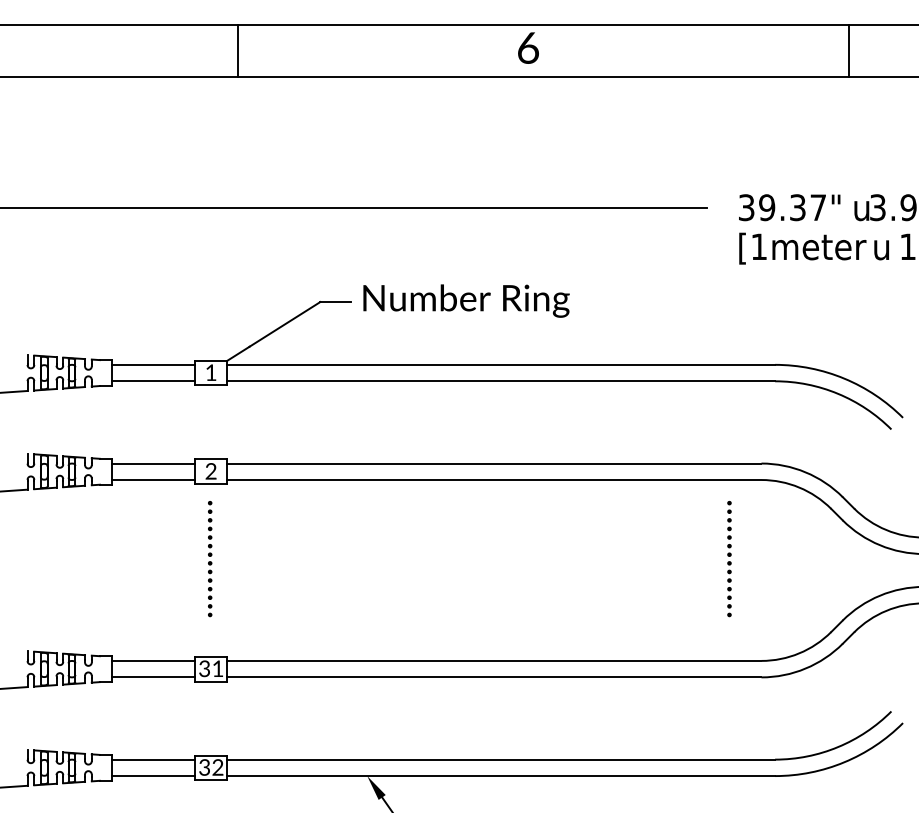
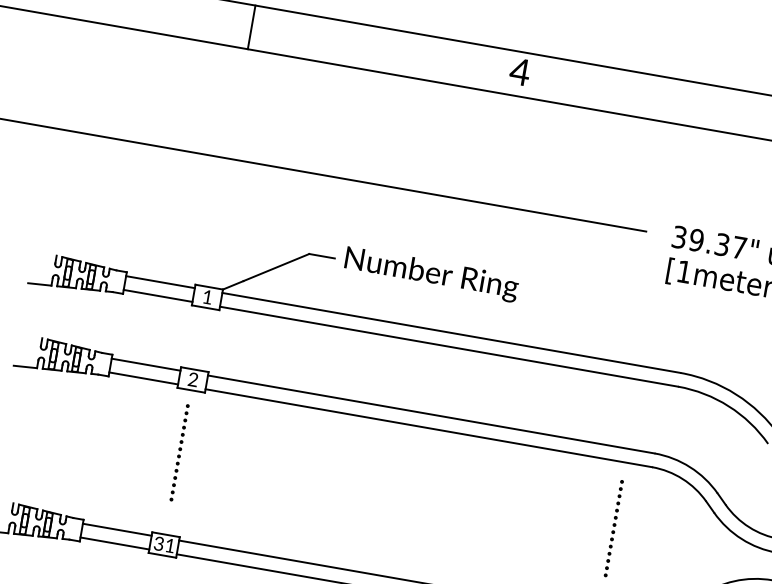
text: (527, 47) -> (519, 71), 6 -> 4
line: (237, 50) -> (251, 27), moved

